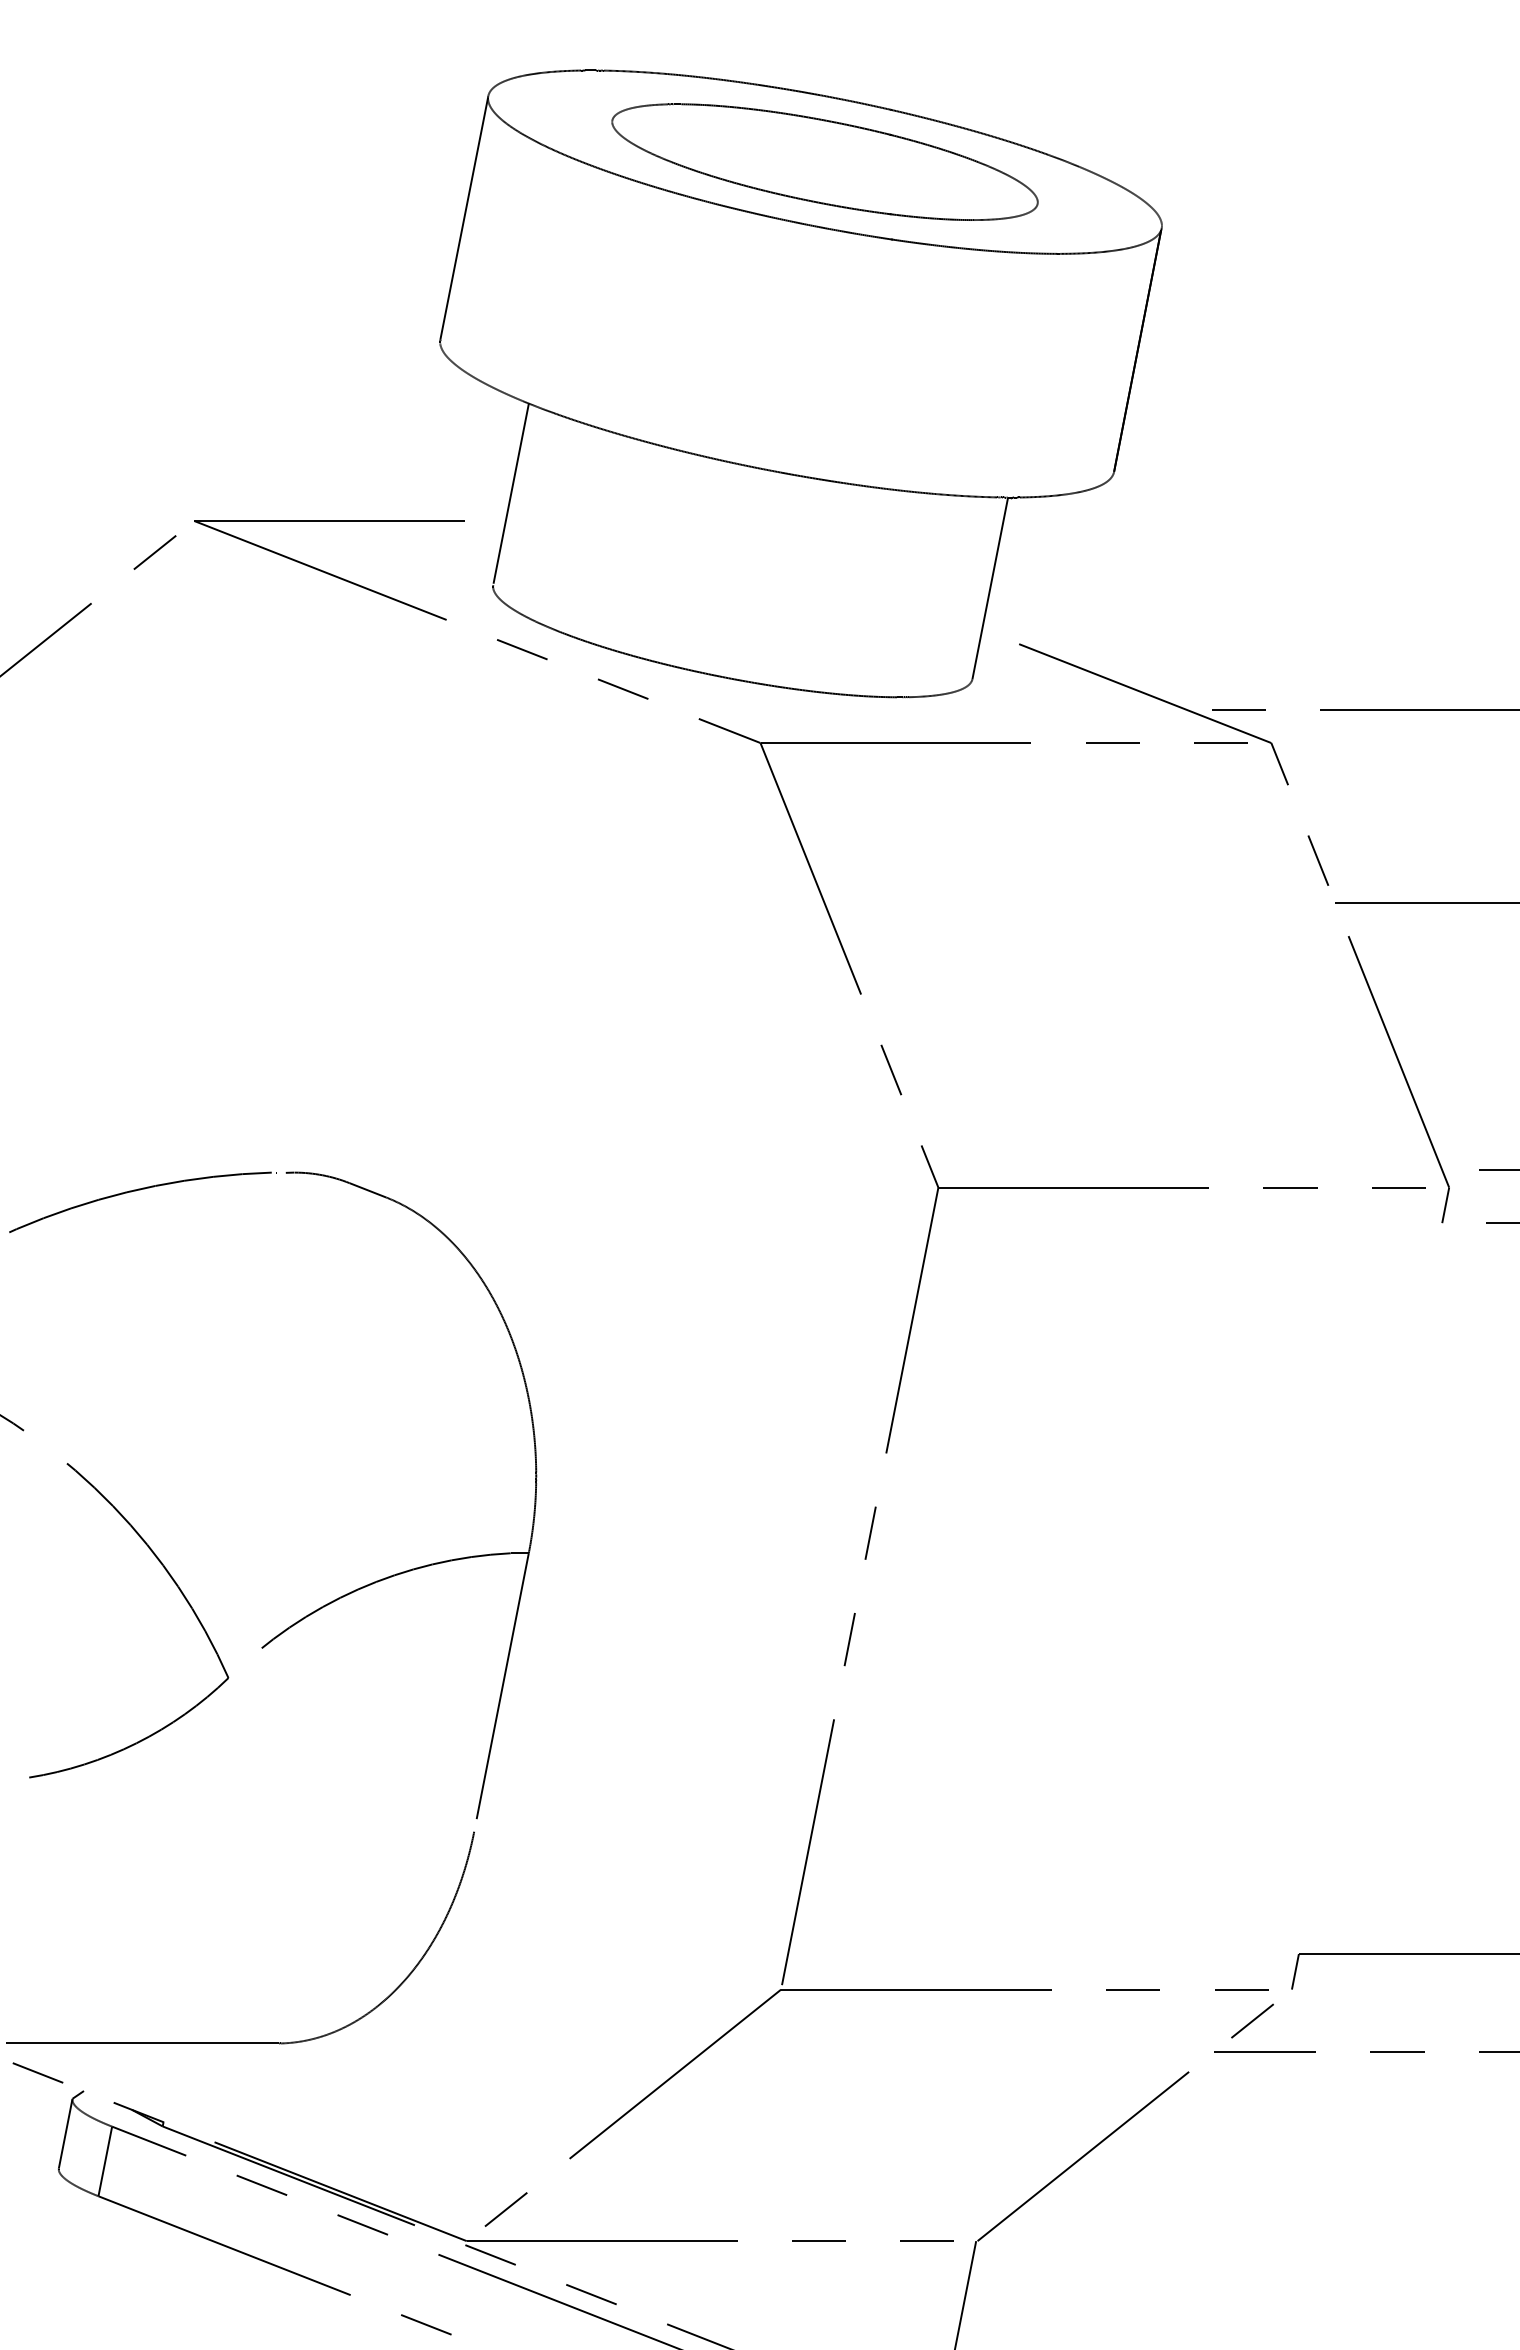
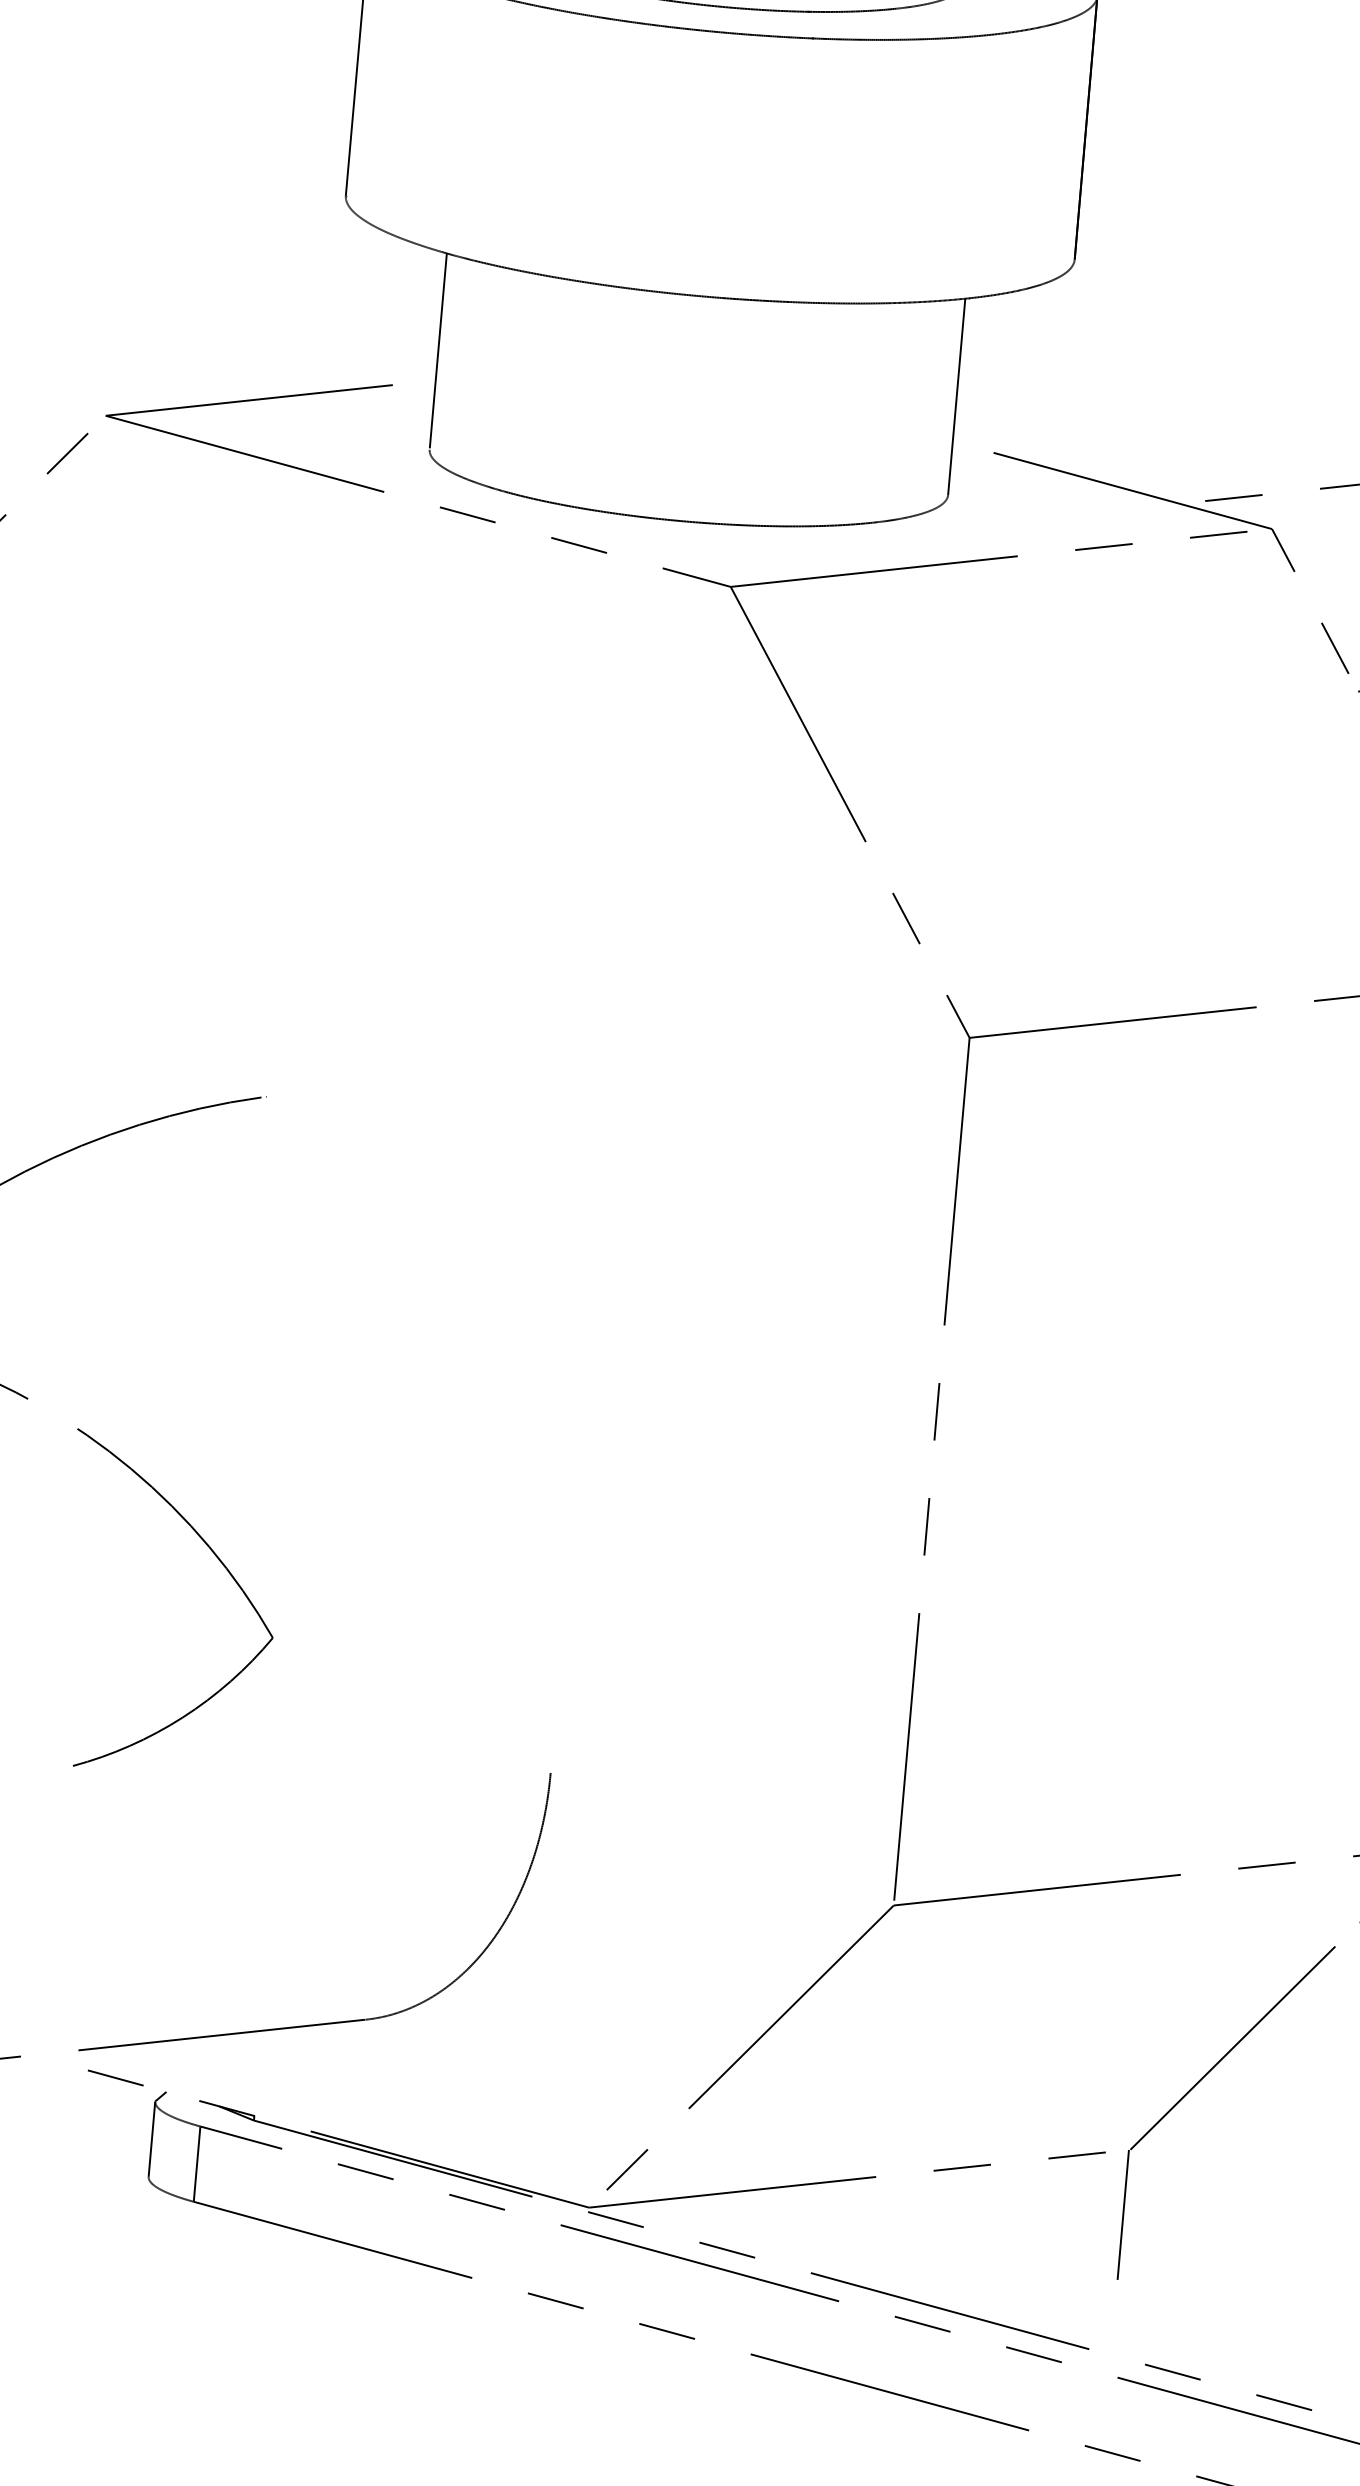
part: (419, 1566) -> (462, 1498), removed

